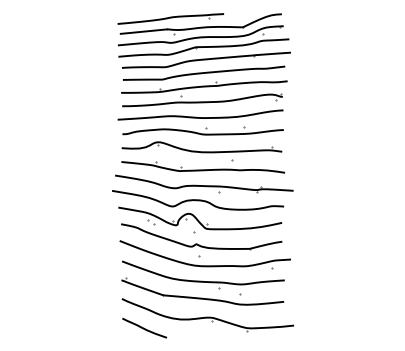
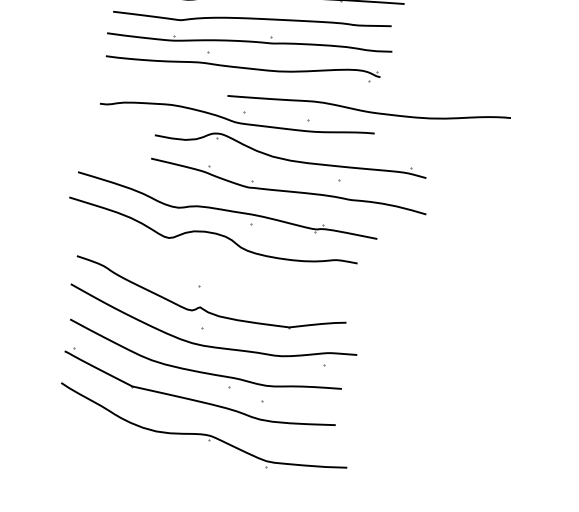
curve: (200, 117) -> (368, 111), moved
part: (202, 157) -> (289, 169), moved
part: (200, 218) -> (213, 264), removed
curve: (144, 328) -> (92, 438), removed

